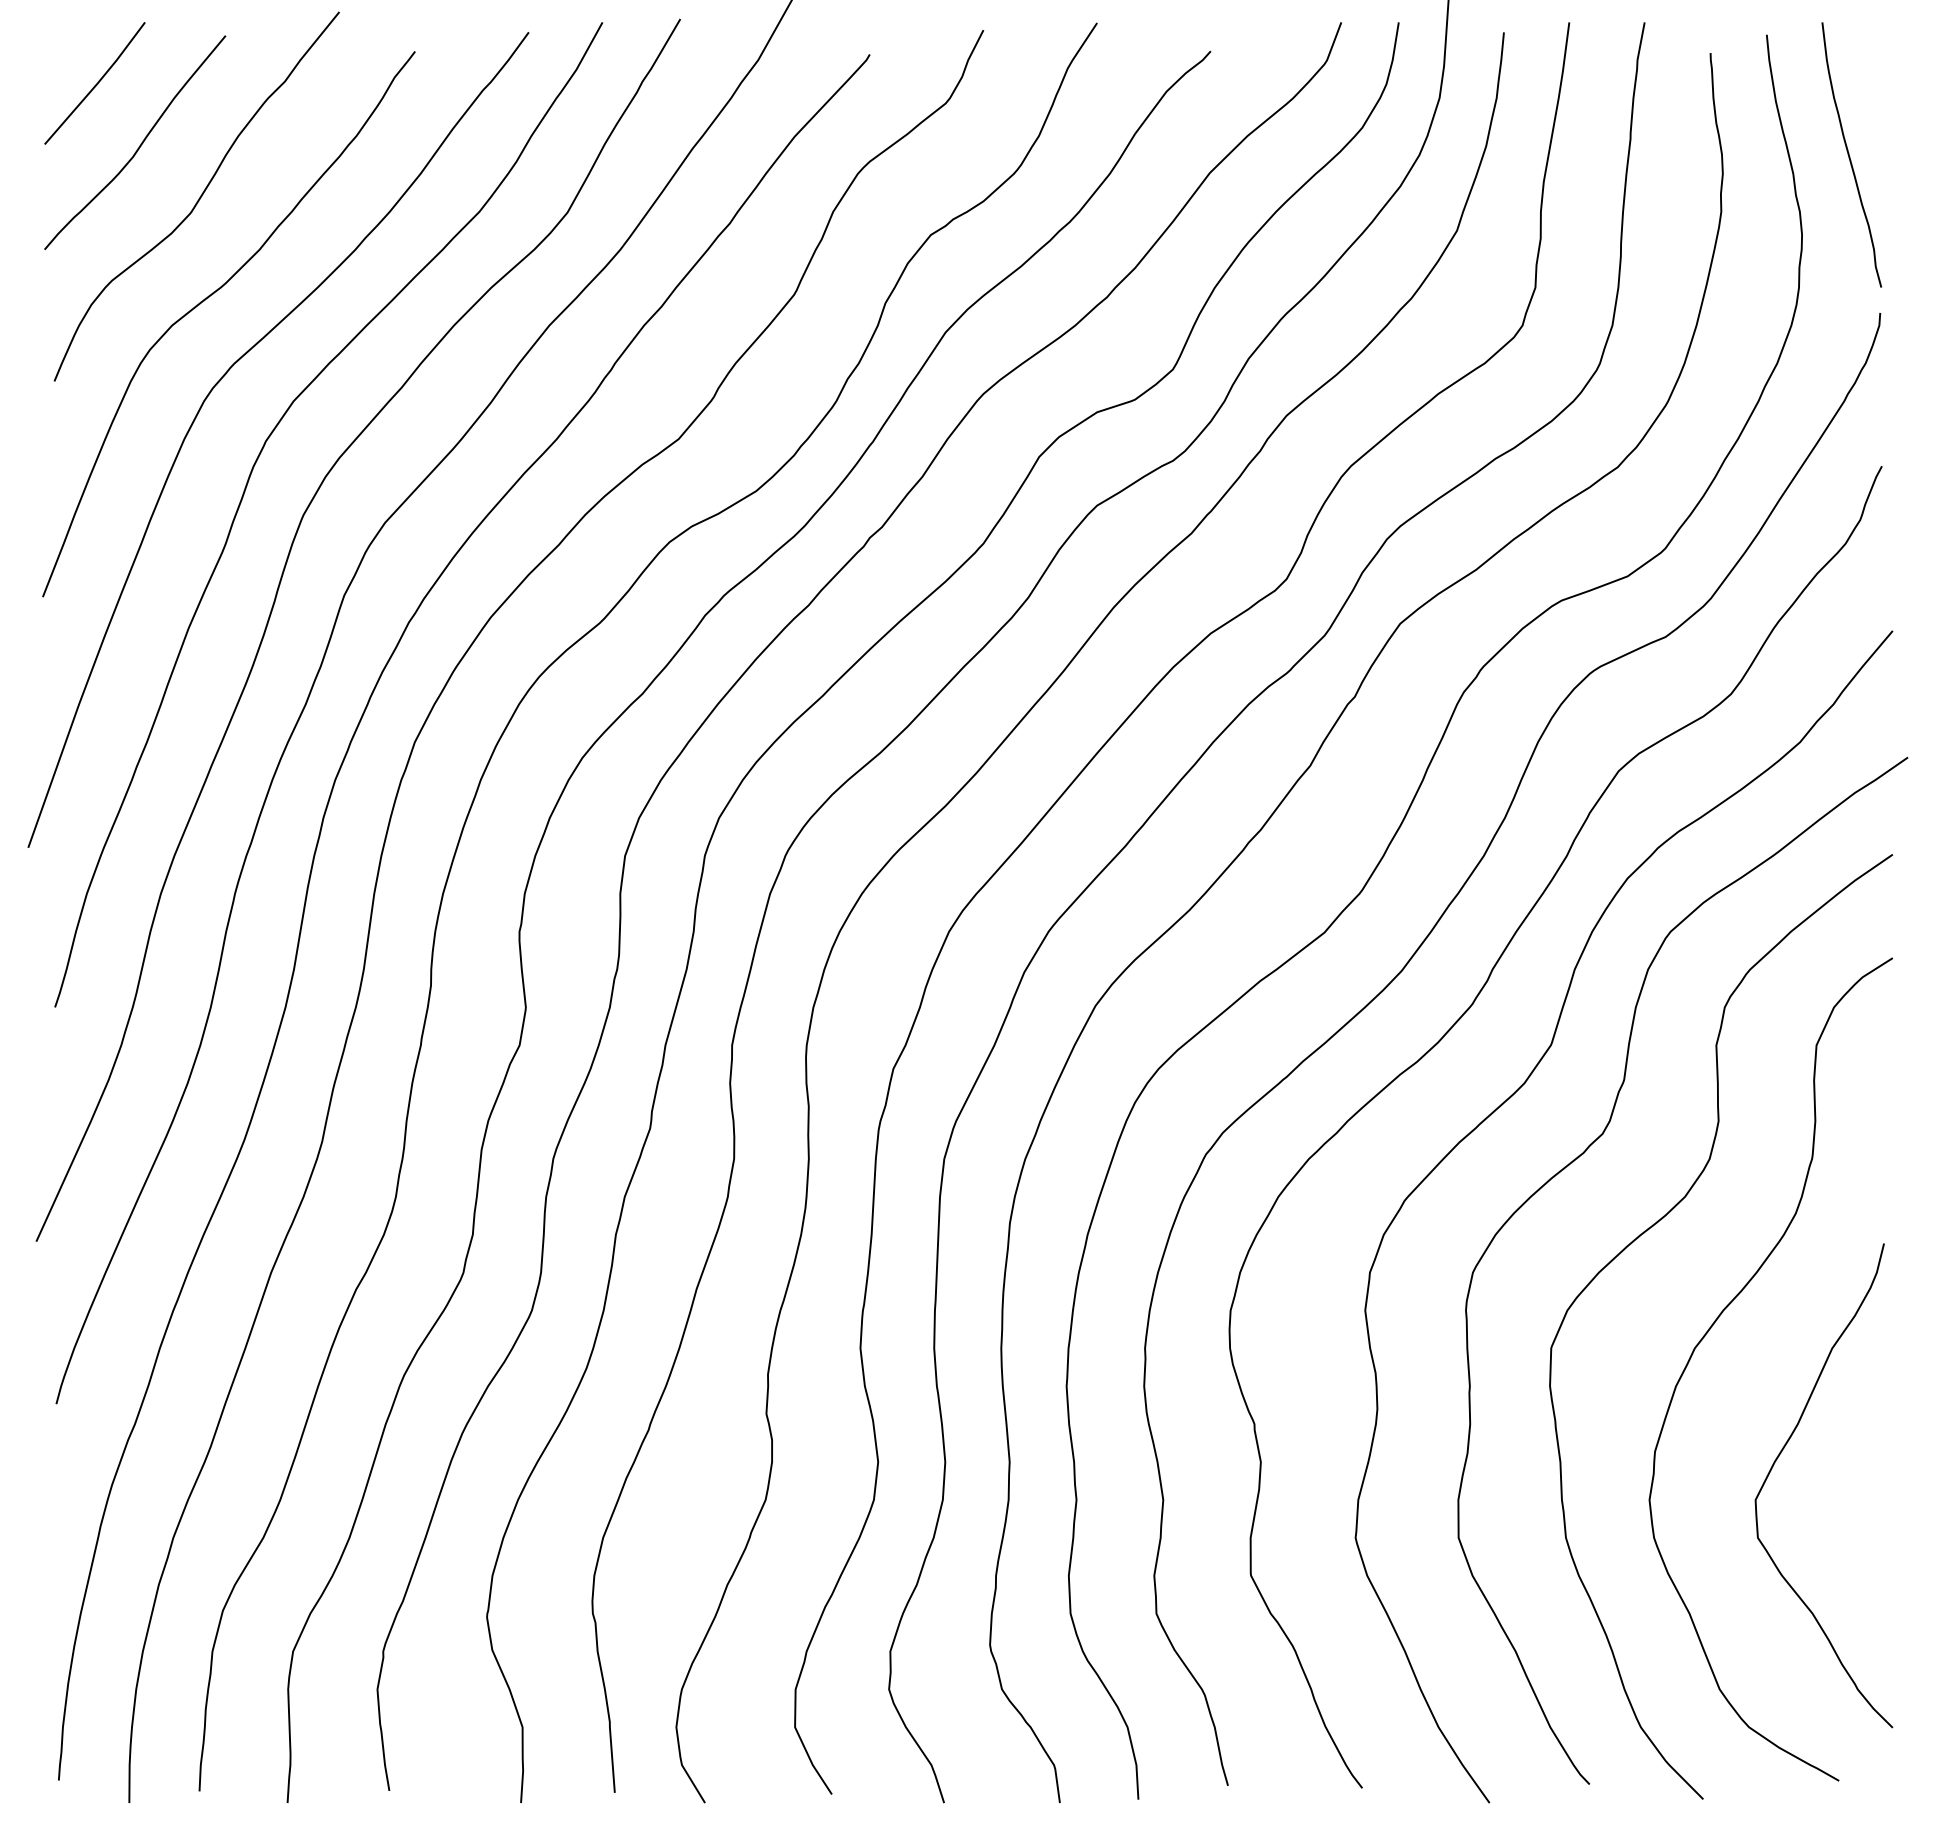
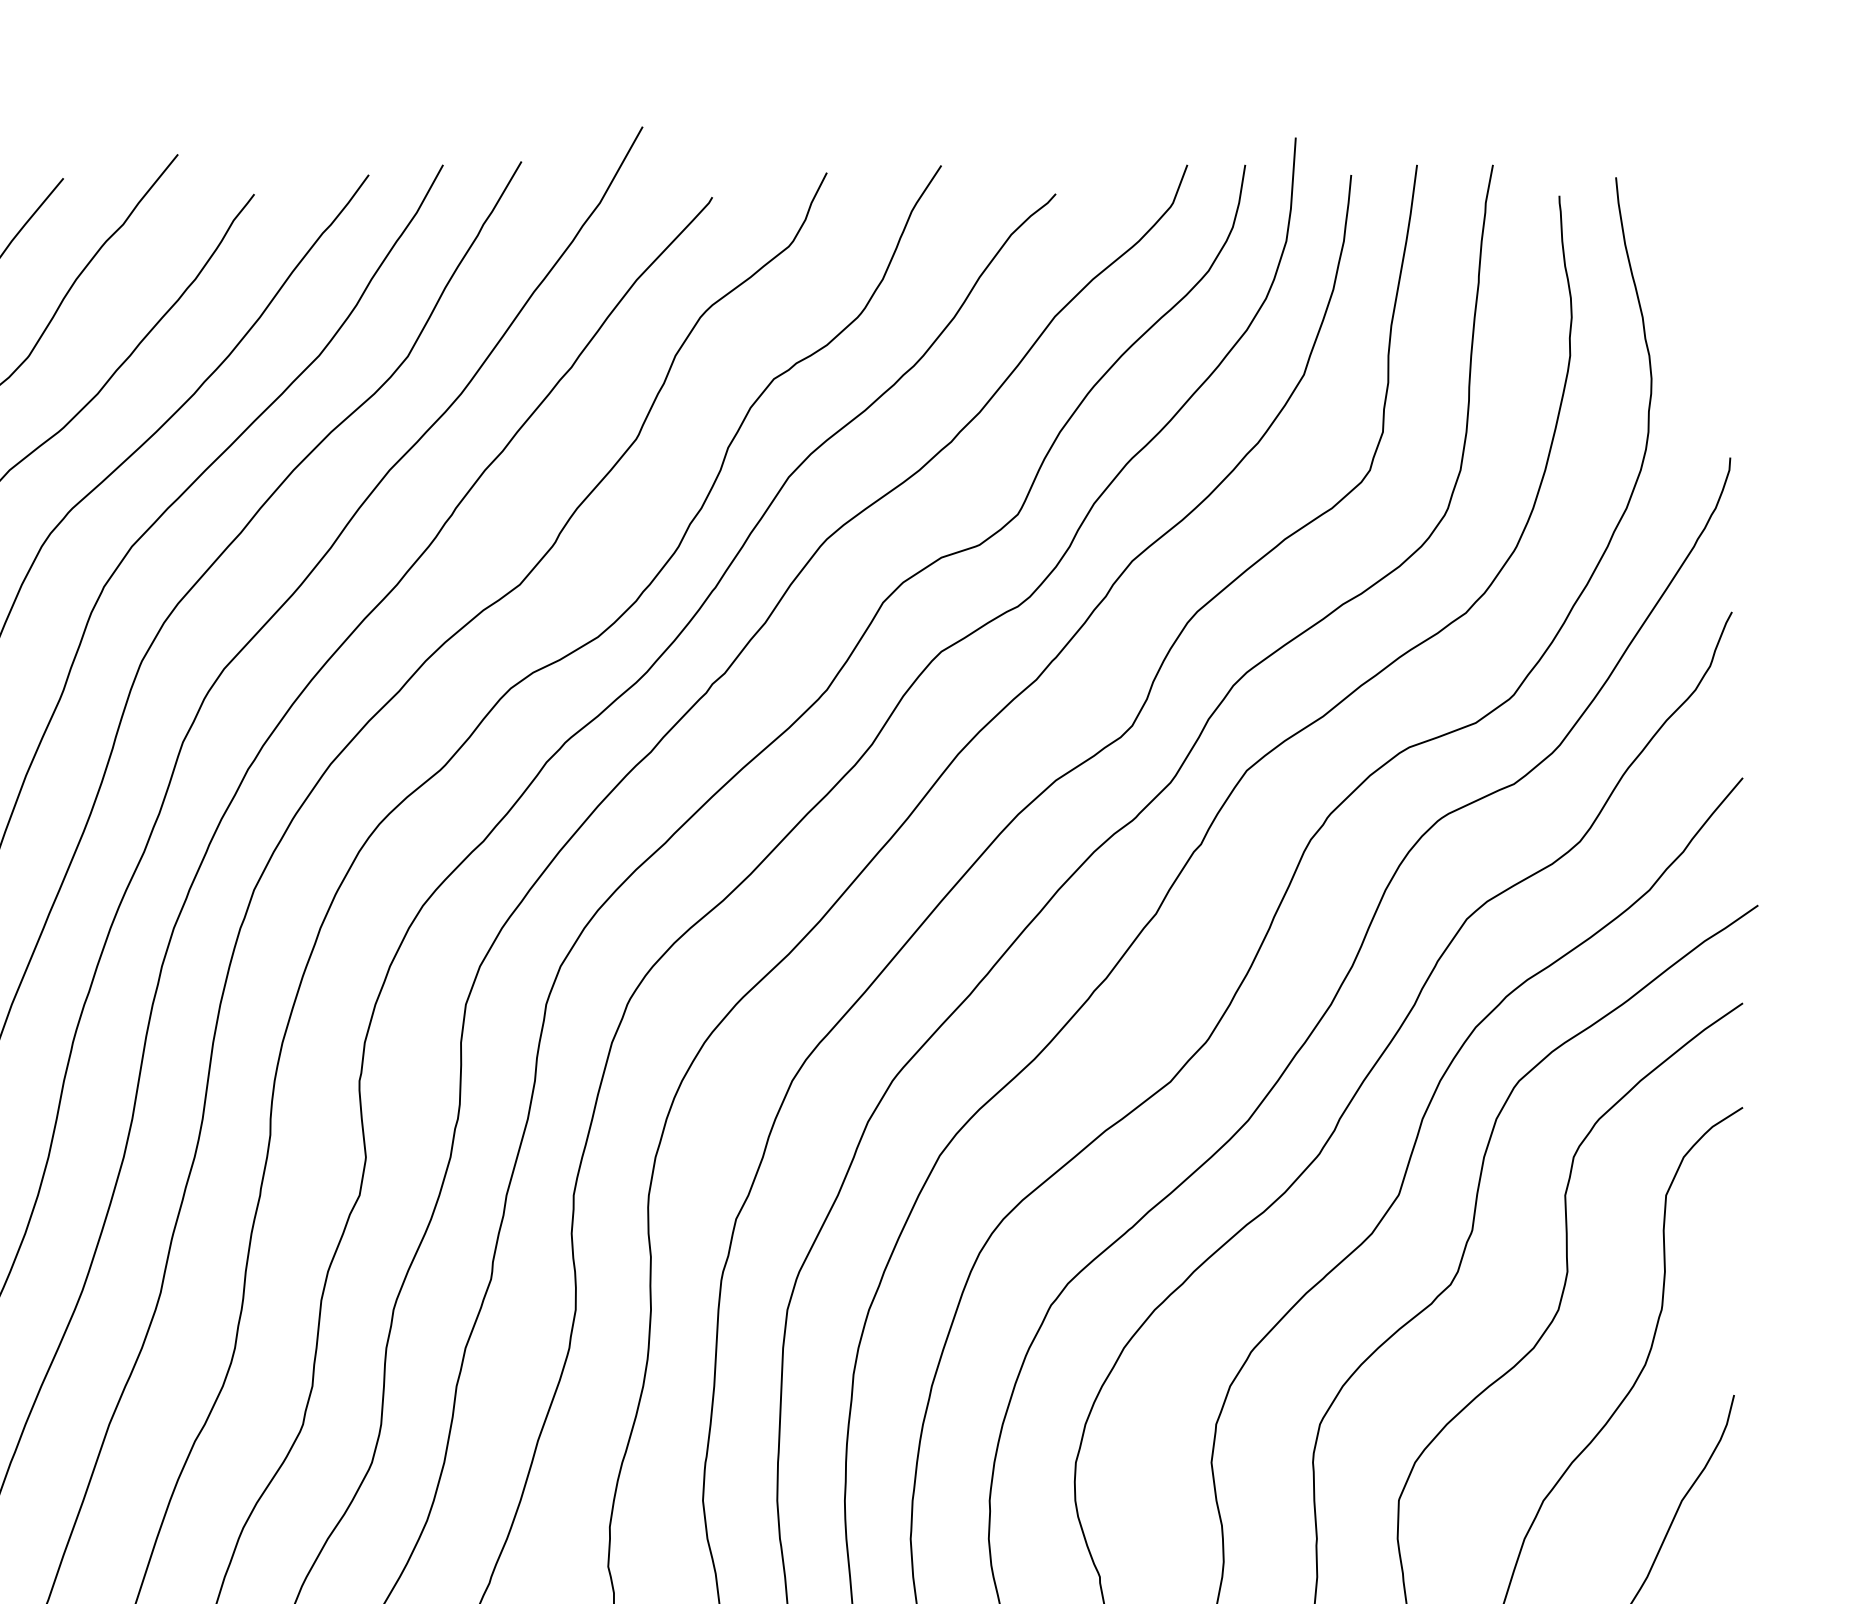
curve: (1849, 154) -> (1699, 297), removed

